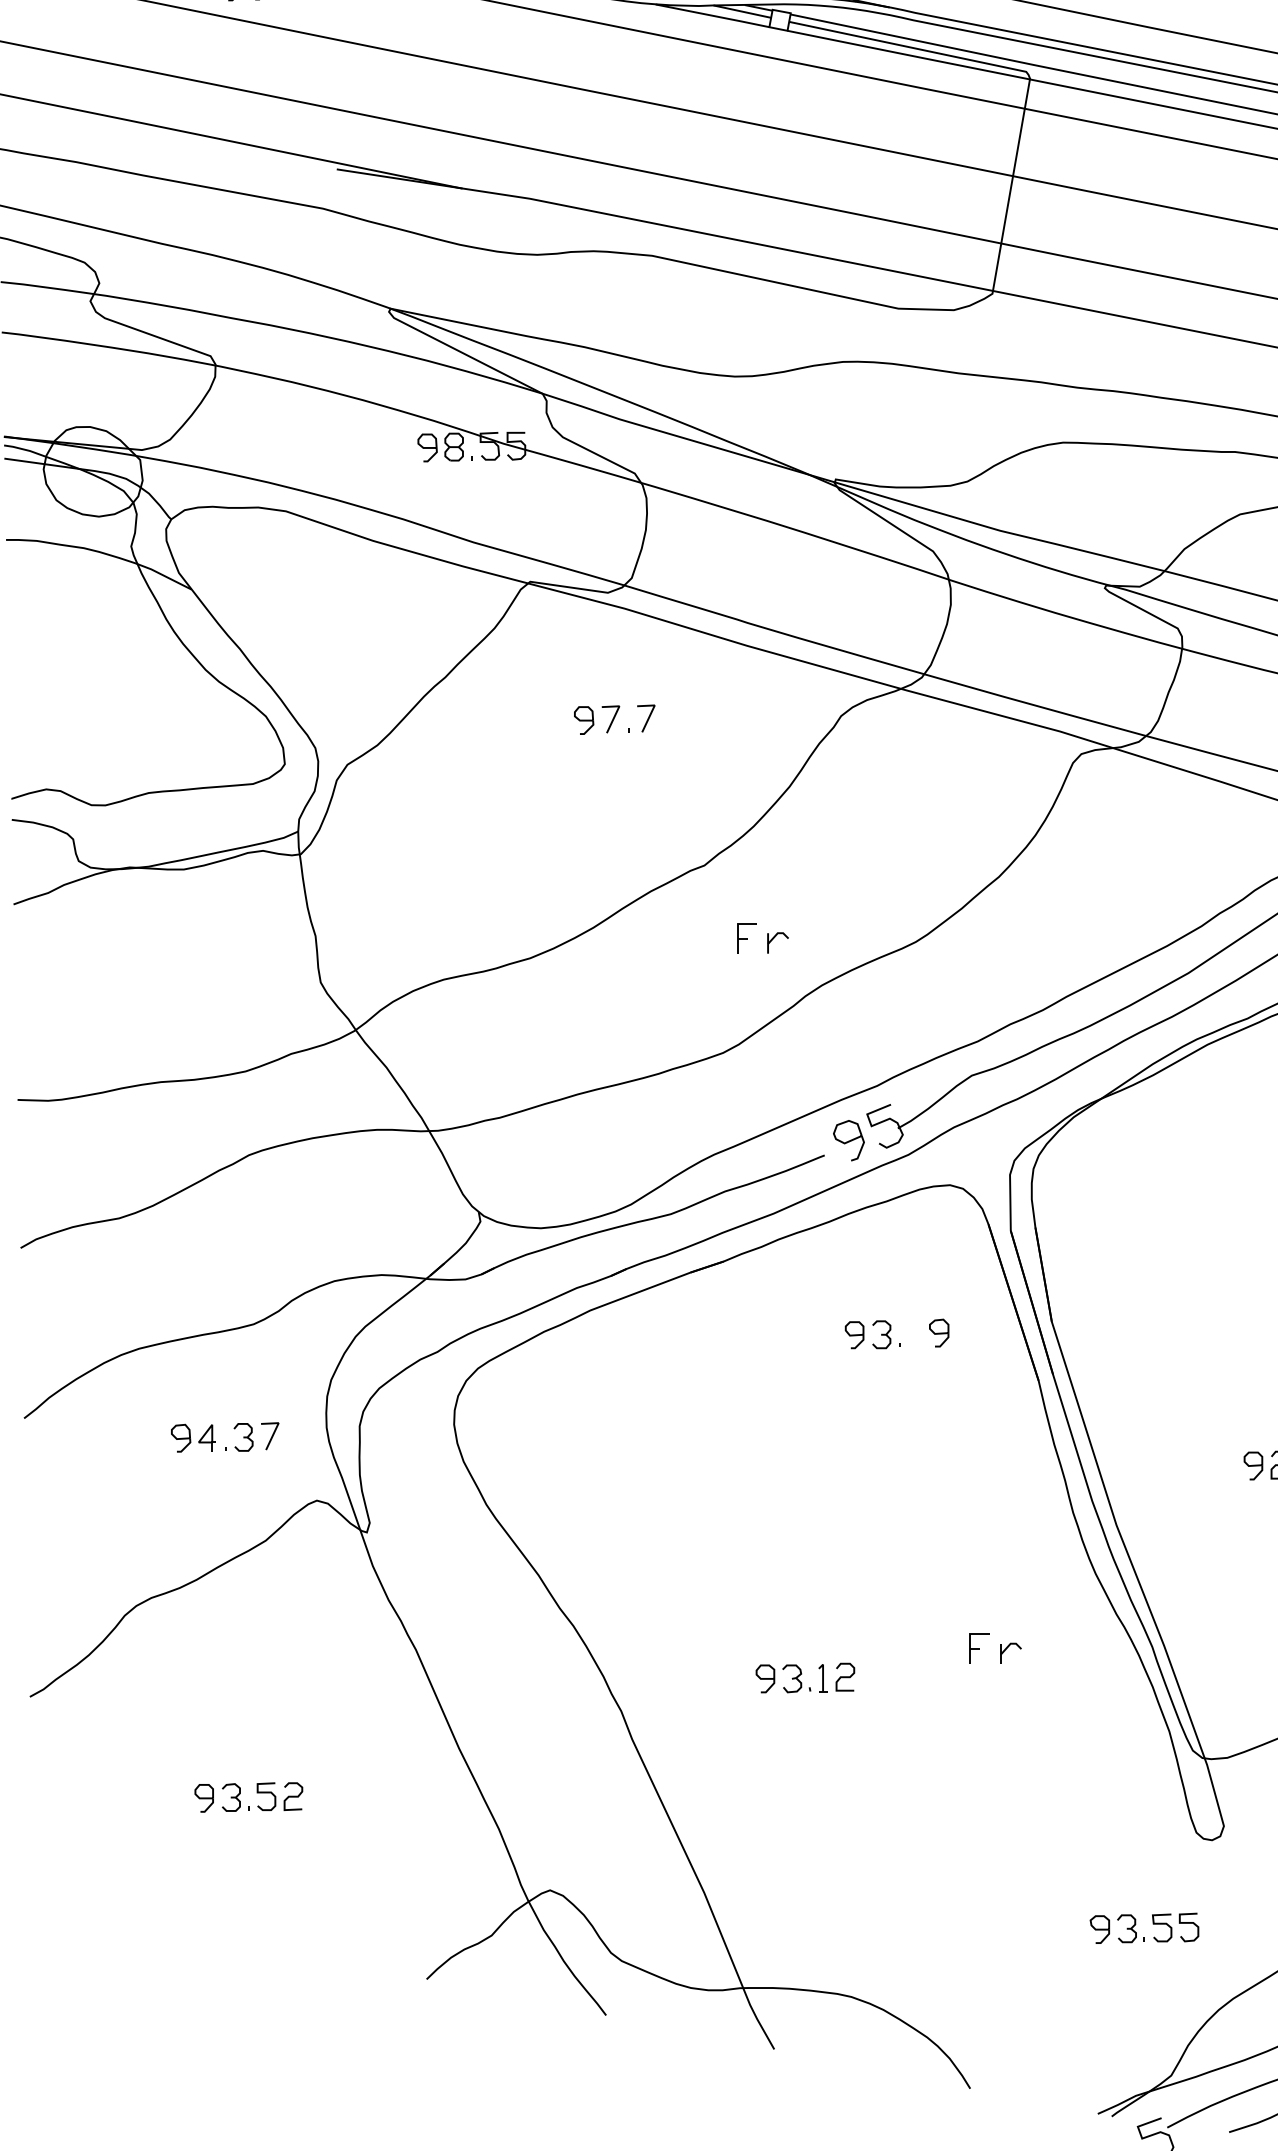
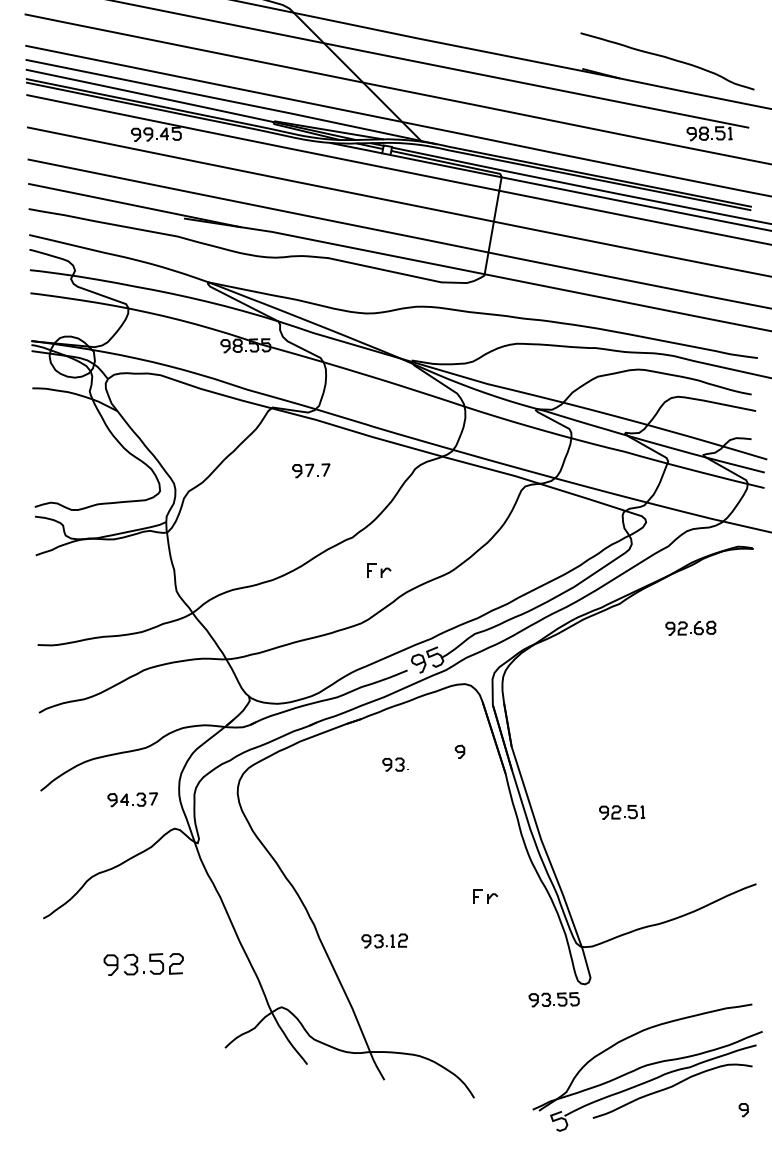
part: (872, 1334) -> (395, 764), moved
part: (804, 1677) -> (384, 940), moved
part: (248, 1797) -> (143, 964), size x1.6
part: (1143, 1927) -> (553, 999), moved

